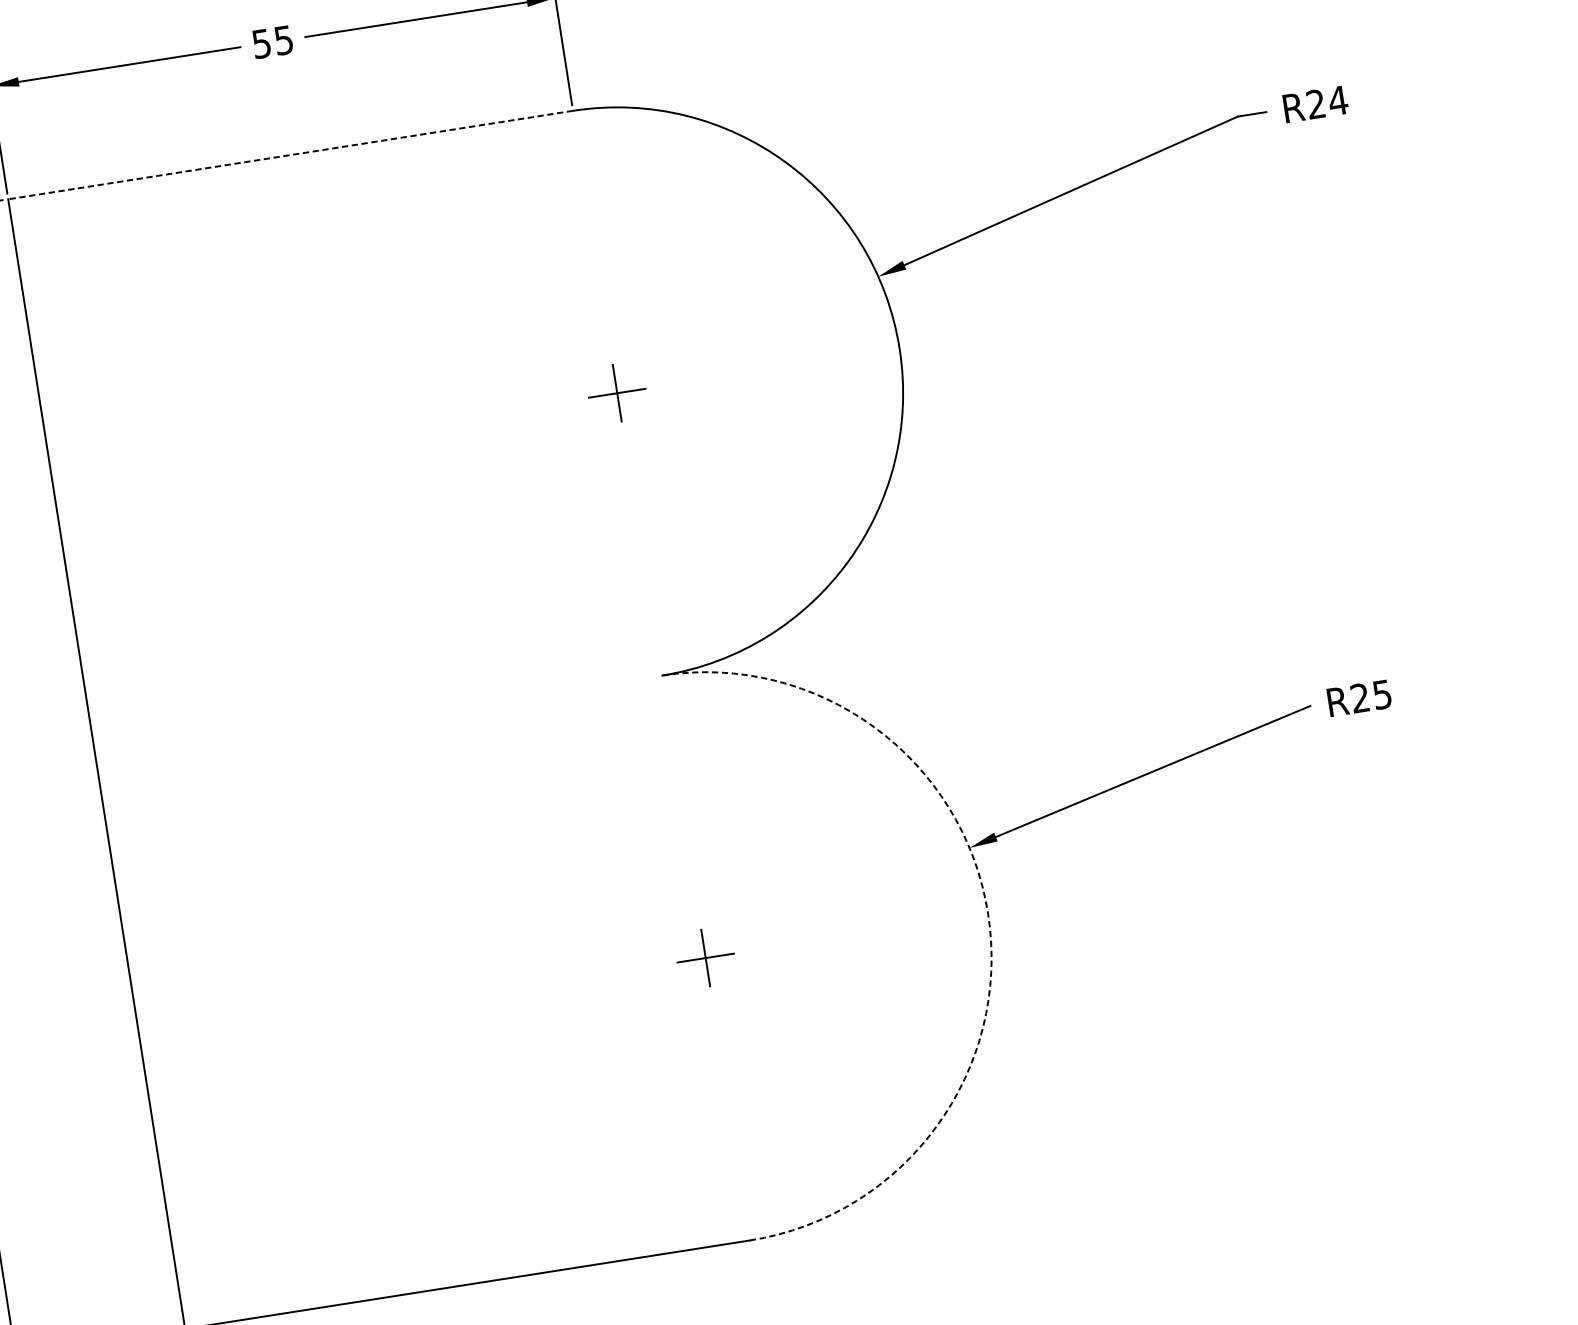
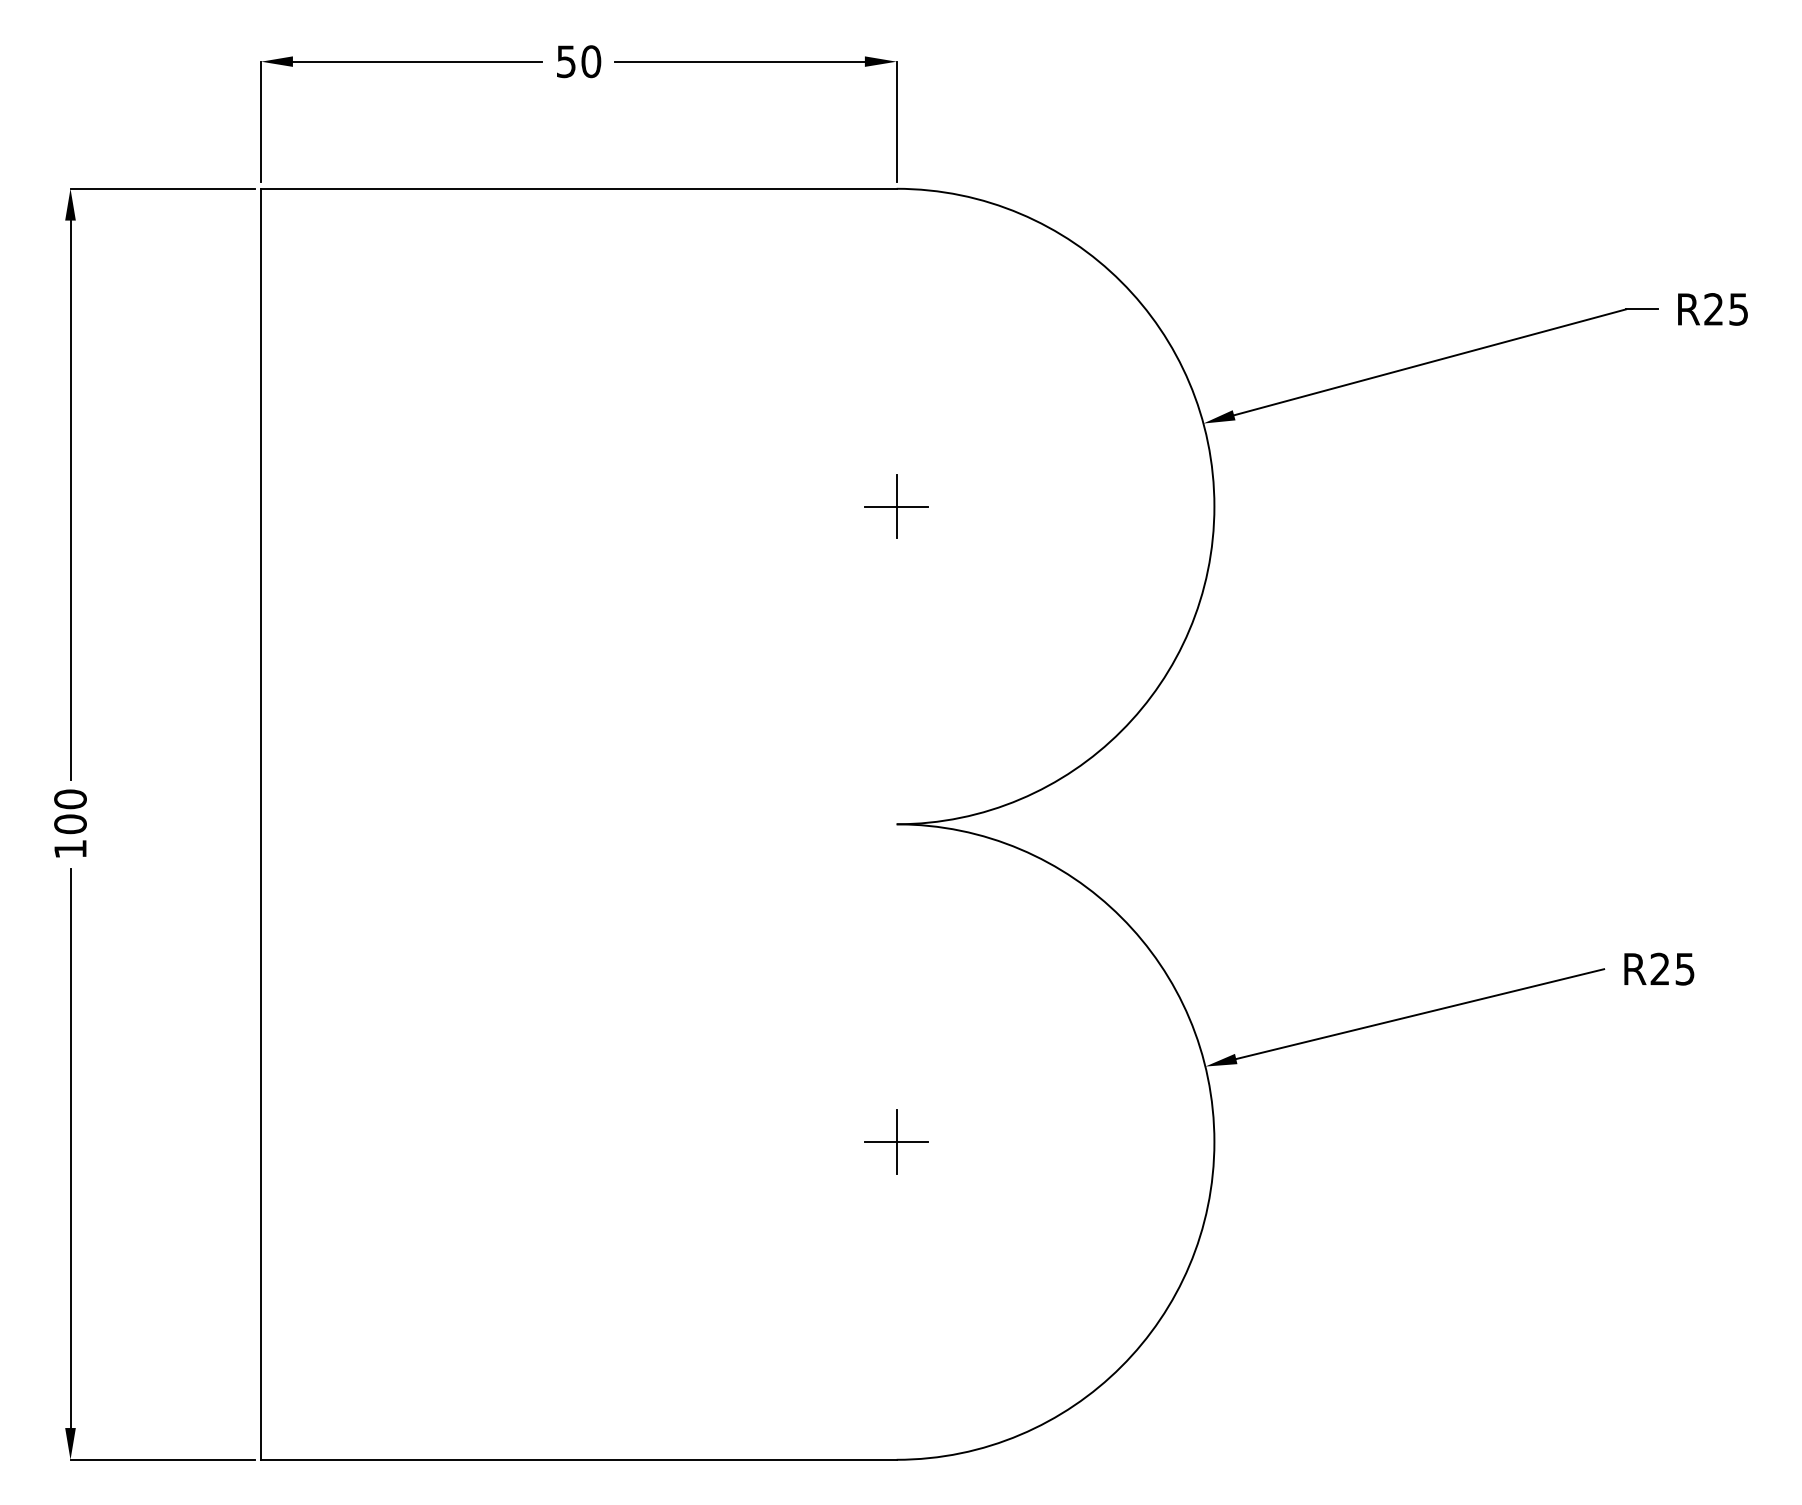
text: (284, 40) -> (591, 61), 55 -> 50
text: (1338, 100) -> (1738, 309), R24 -> R25
line: (290, 154) -> (578, 188), dashed -> solid
arc: (988, 914) -> (1214, 1142), dashed -> solid

